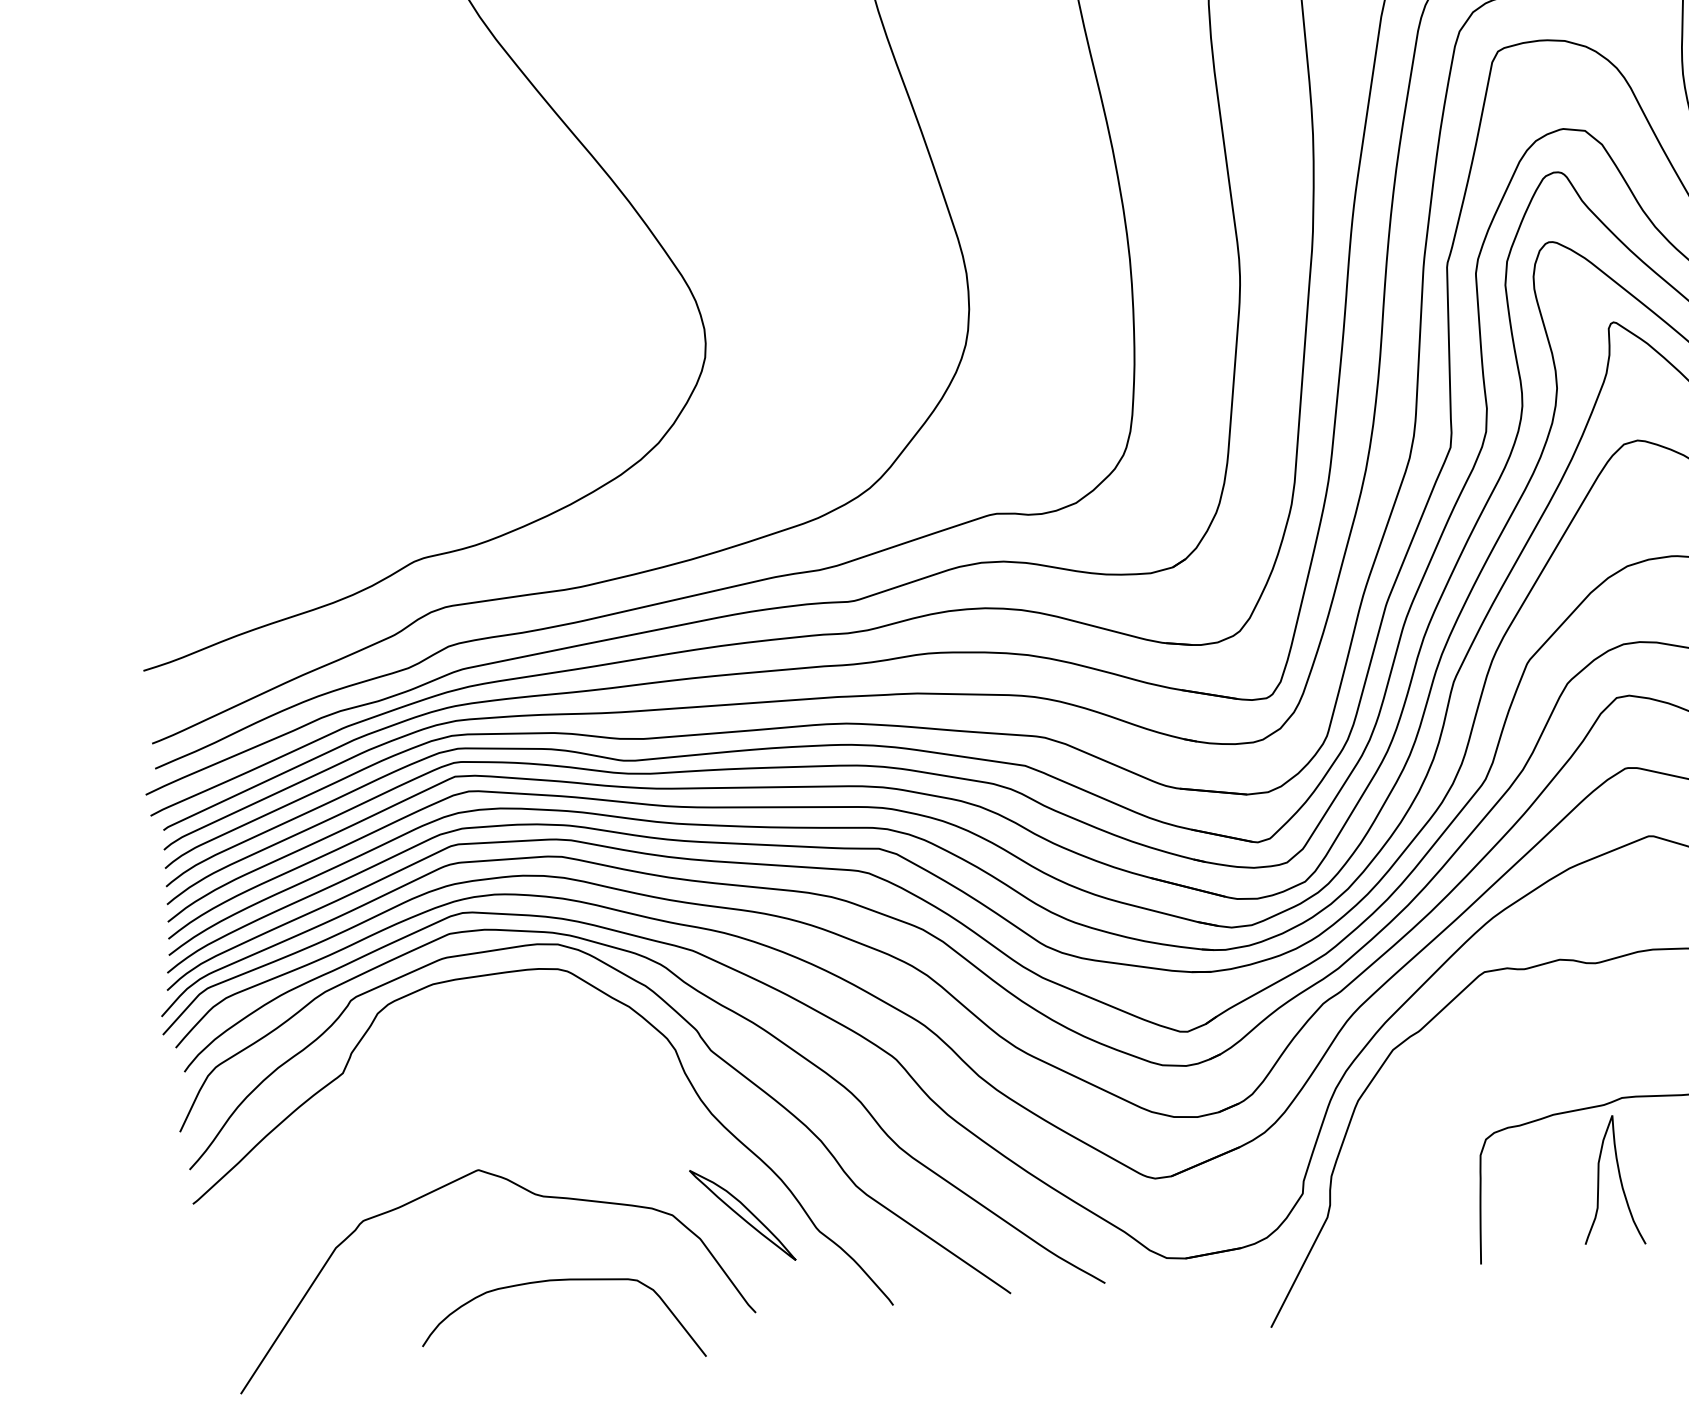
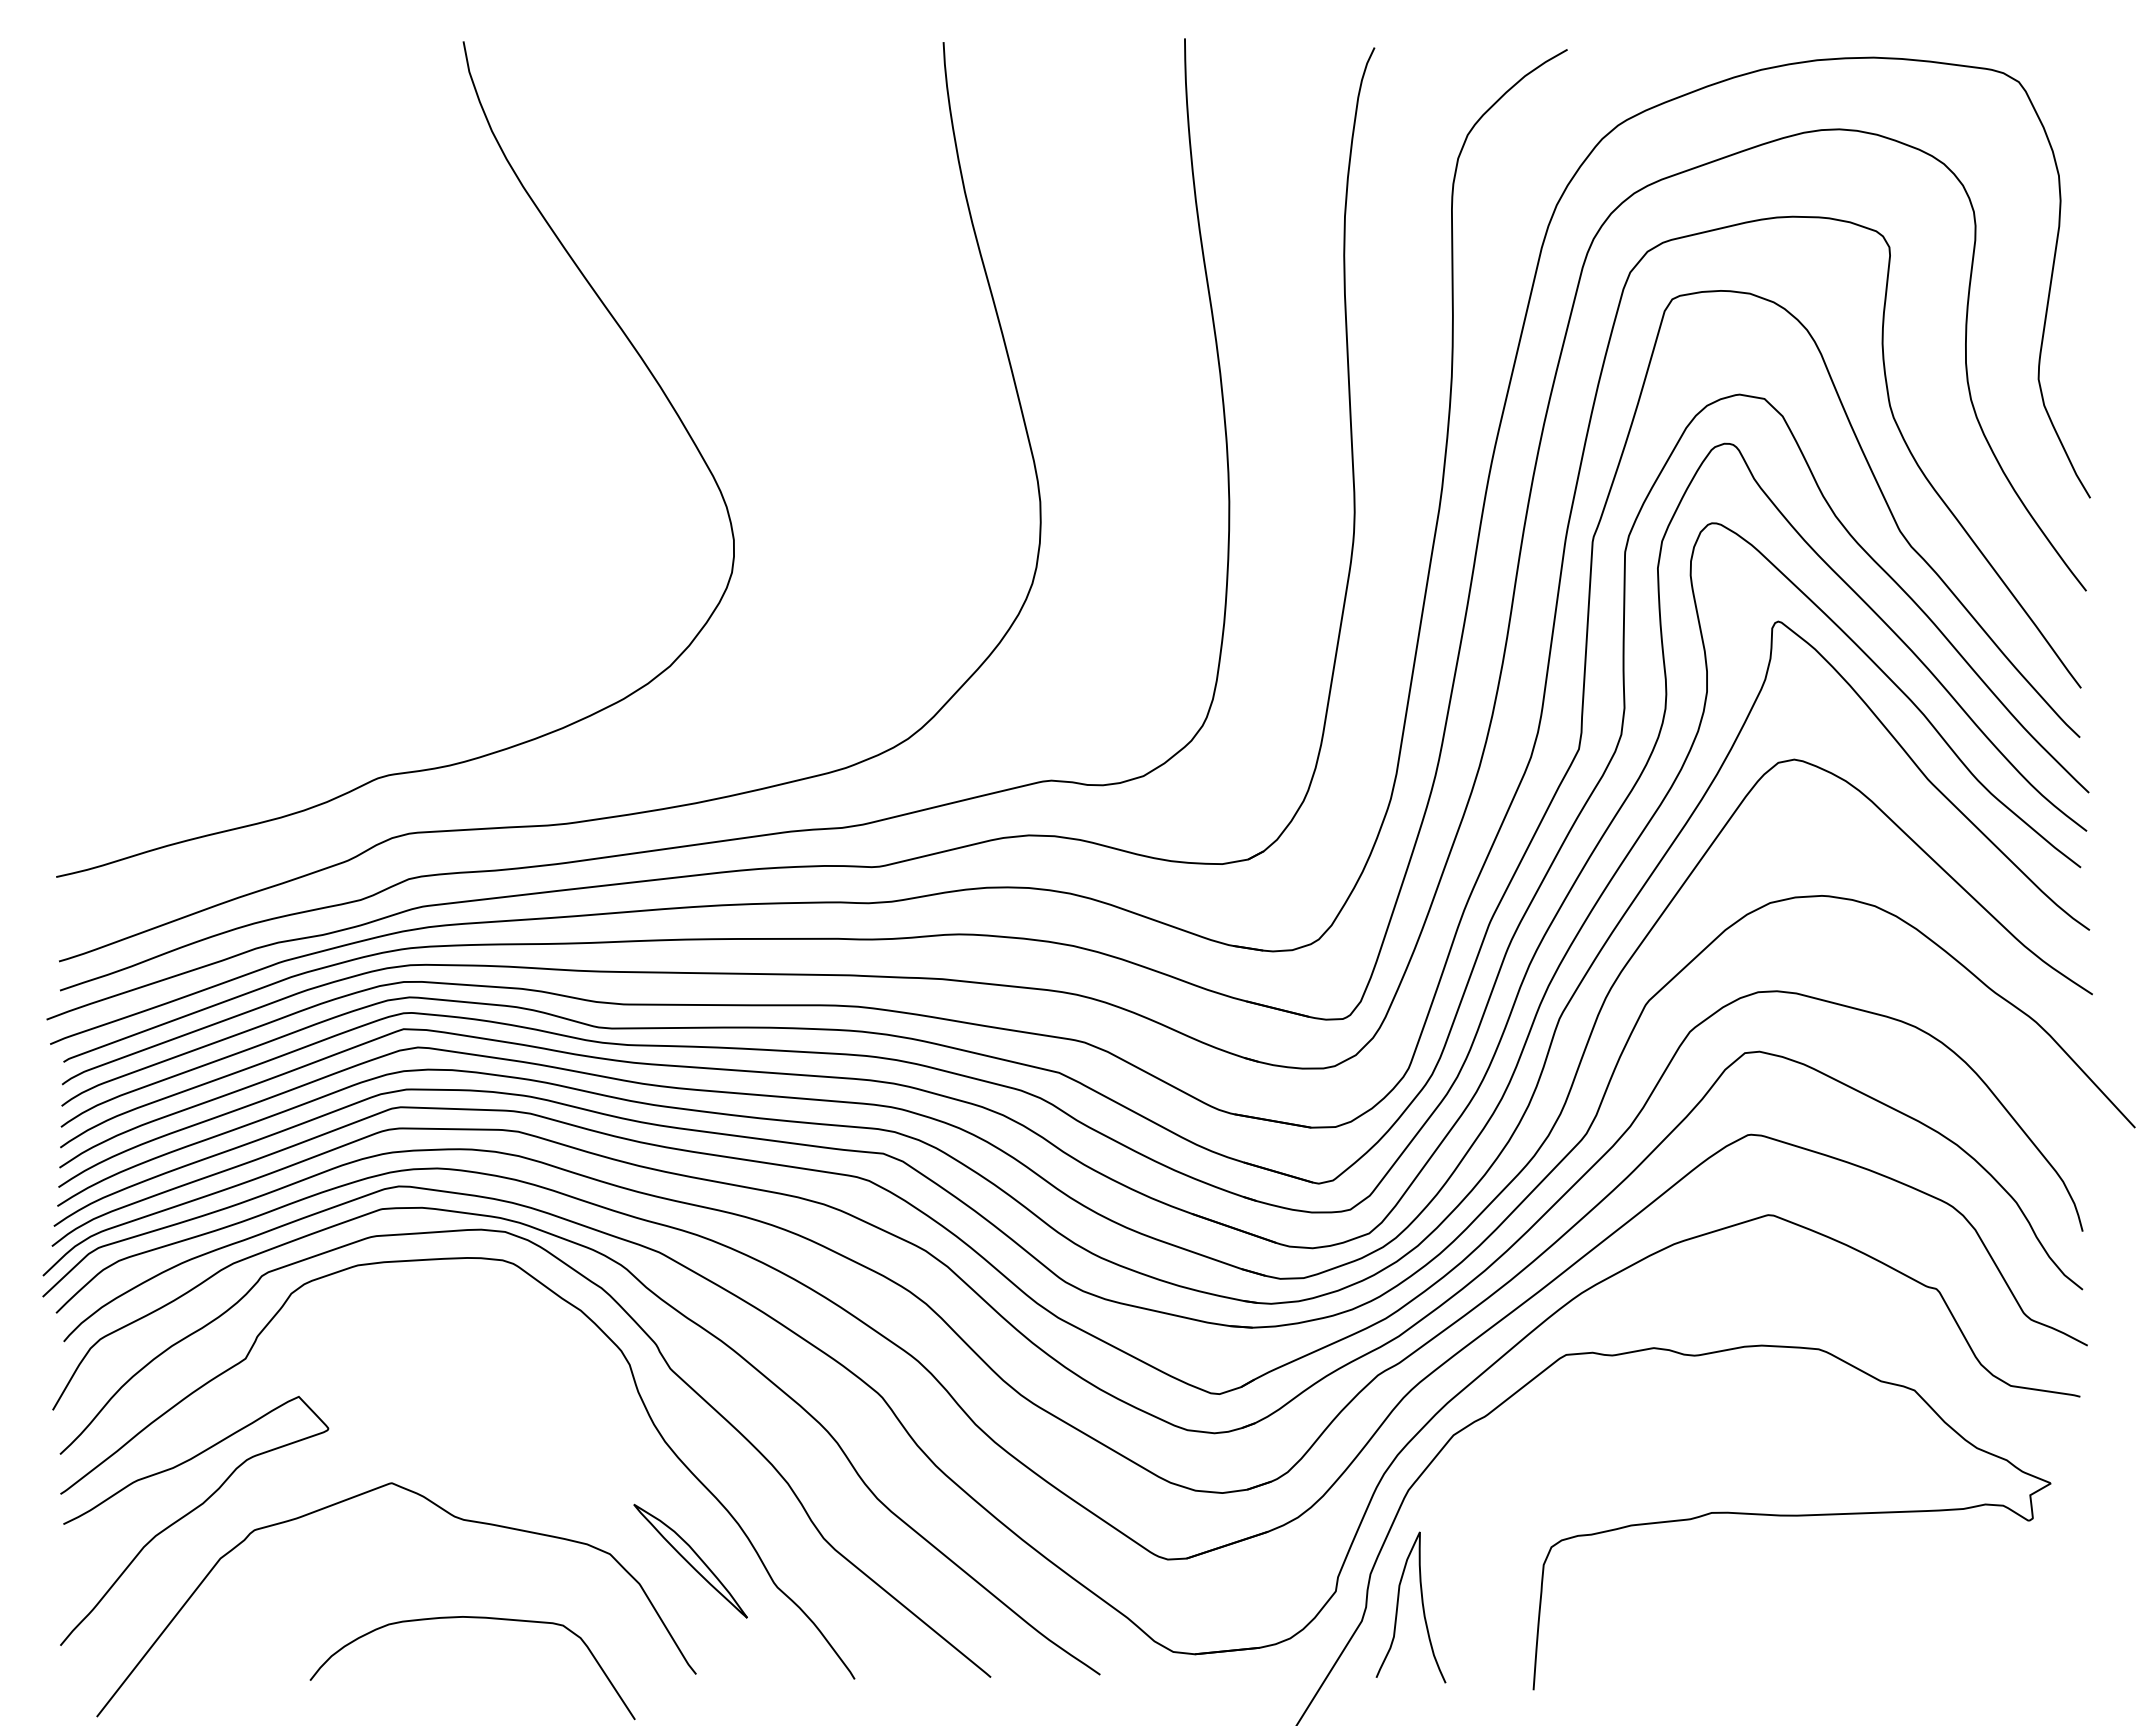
curve: (1619, 1177) -> (1421, 1603), moved
curve: (306, 1211) -> (190, 1513), added

